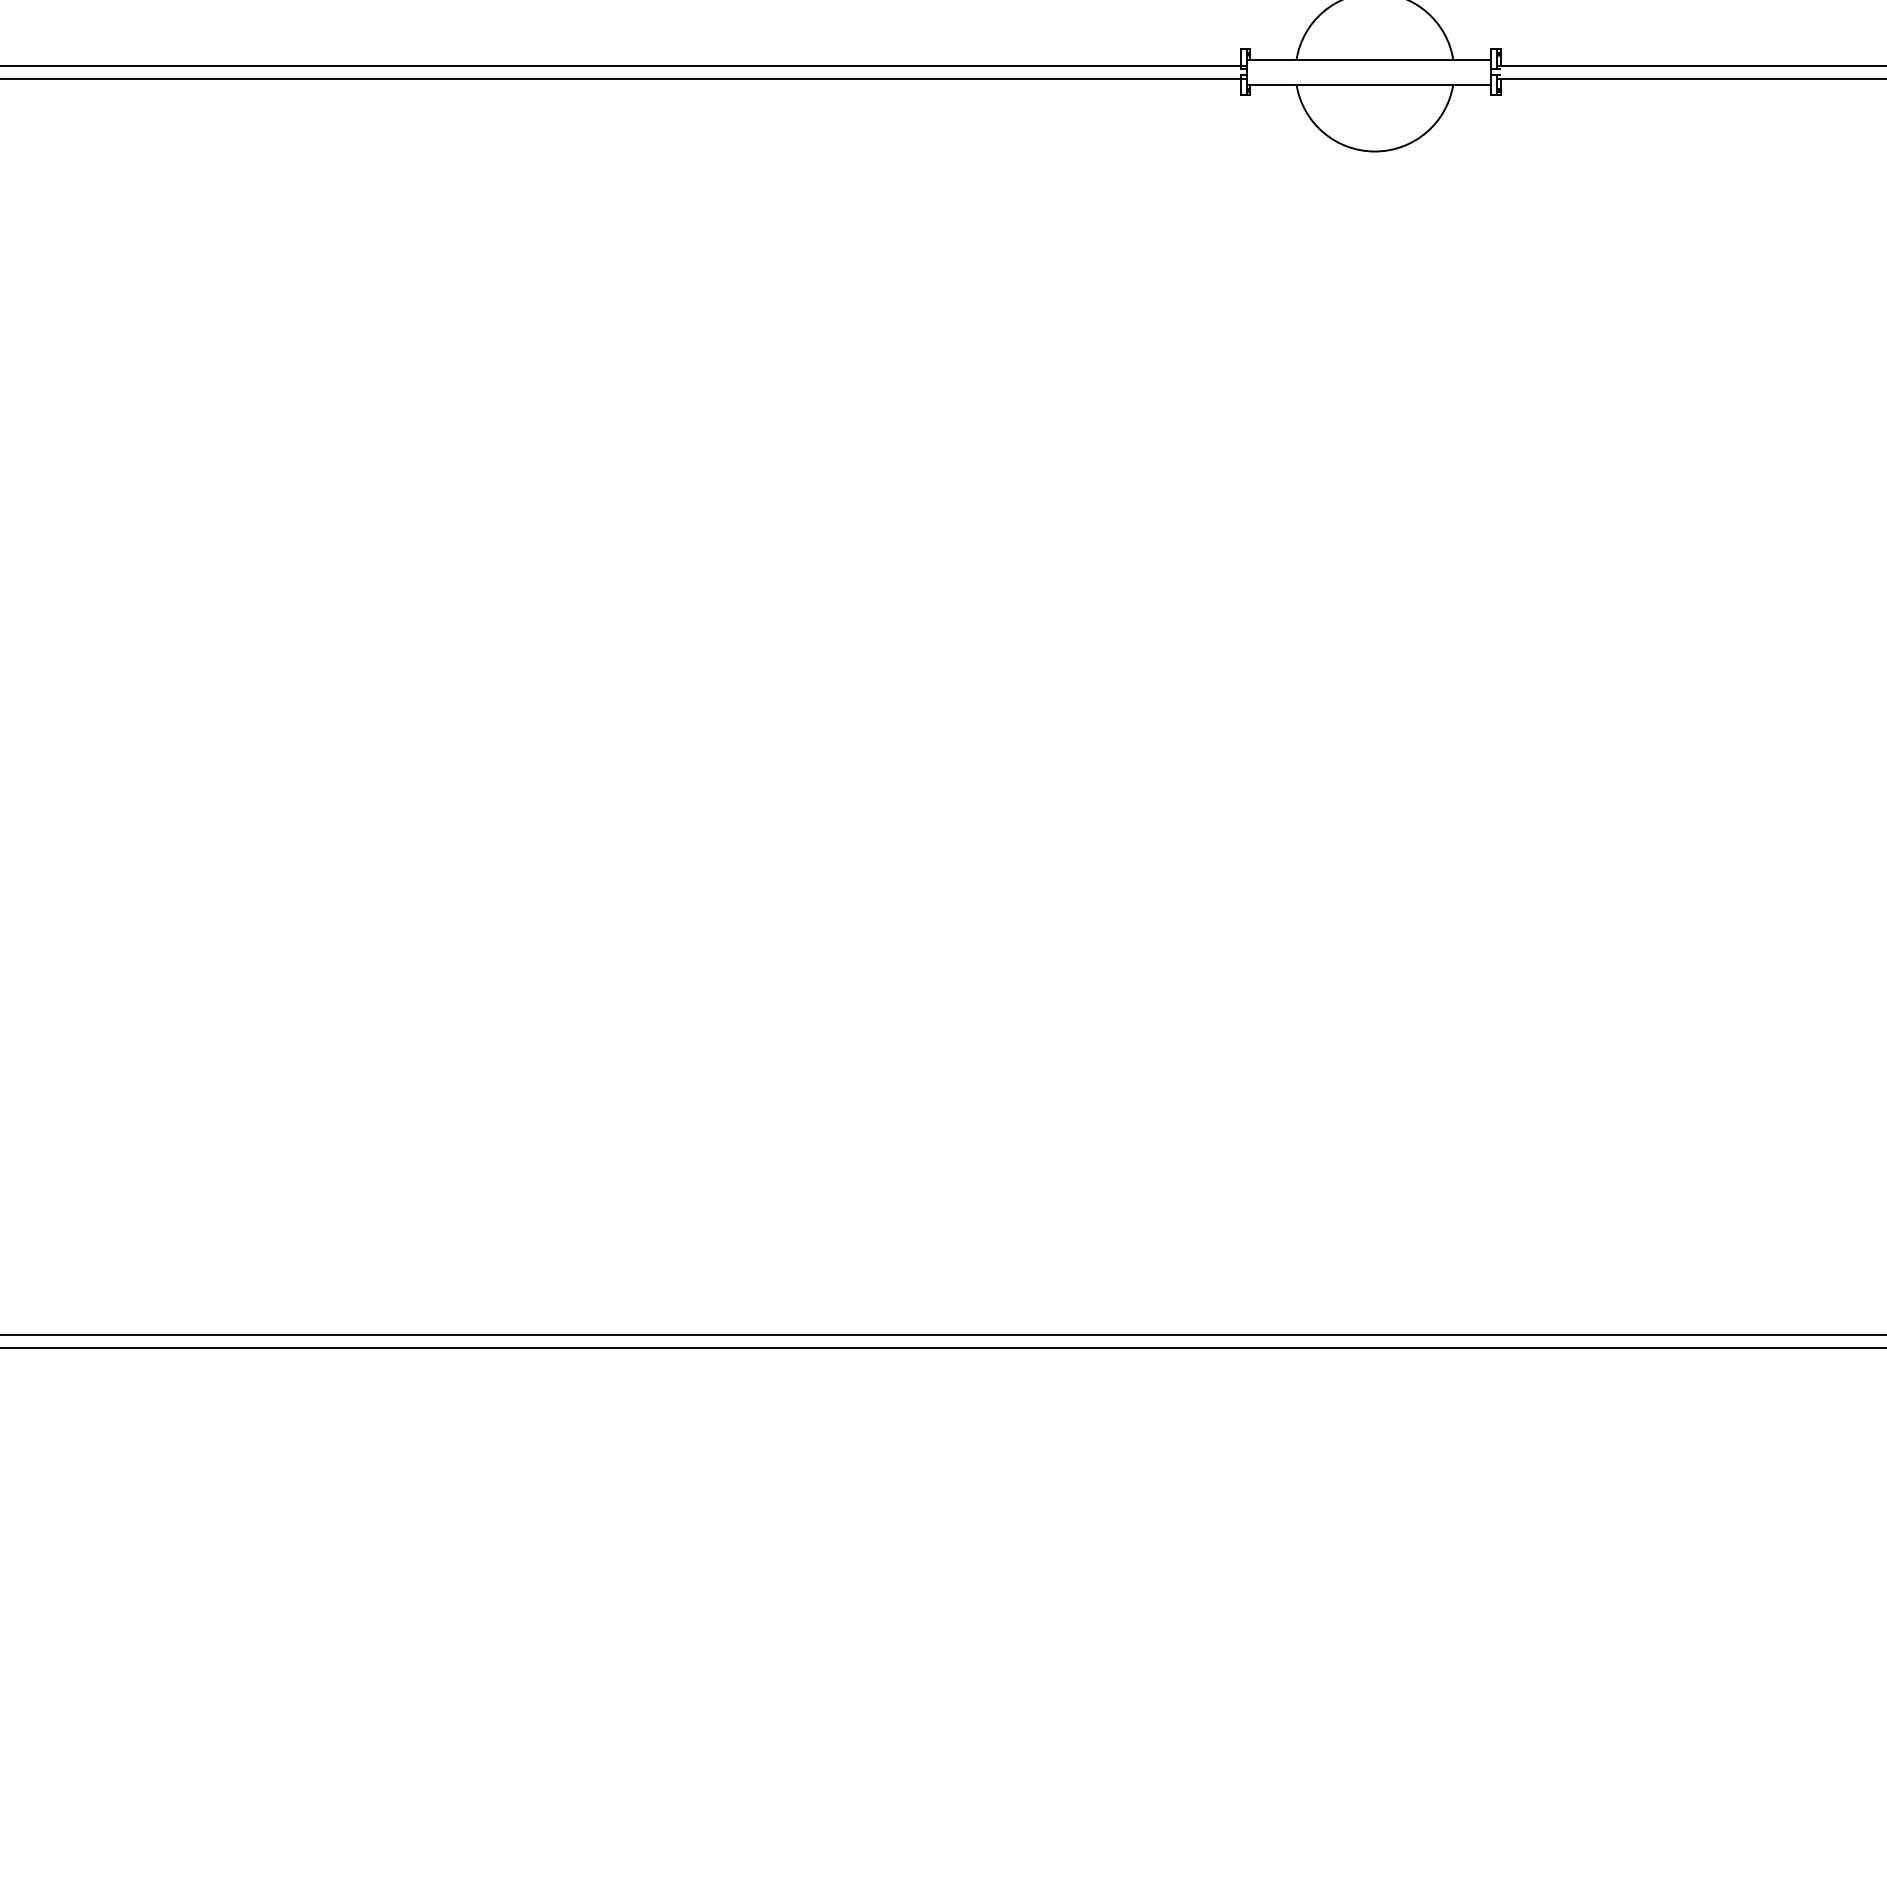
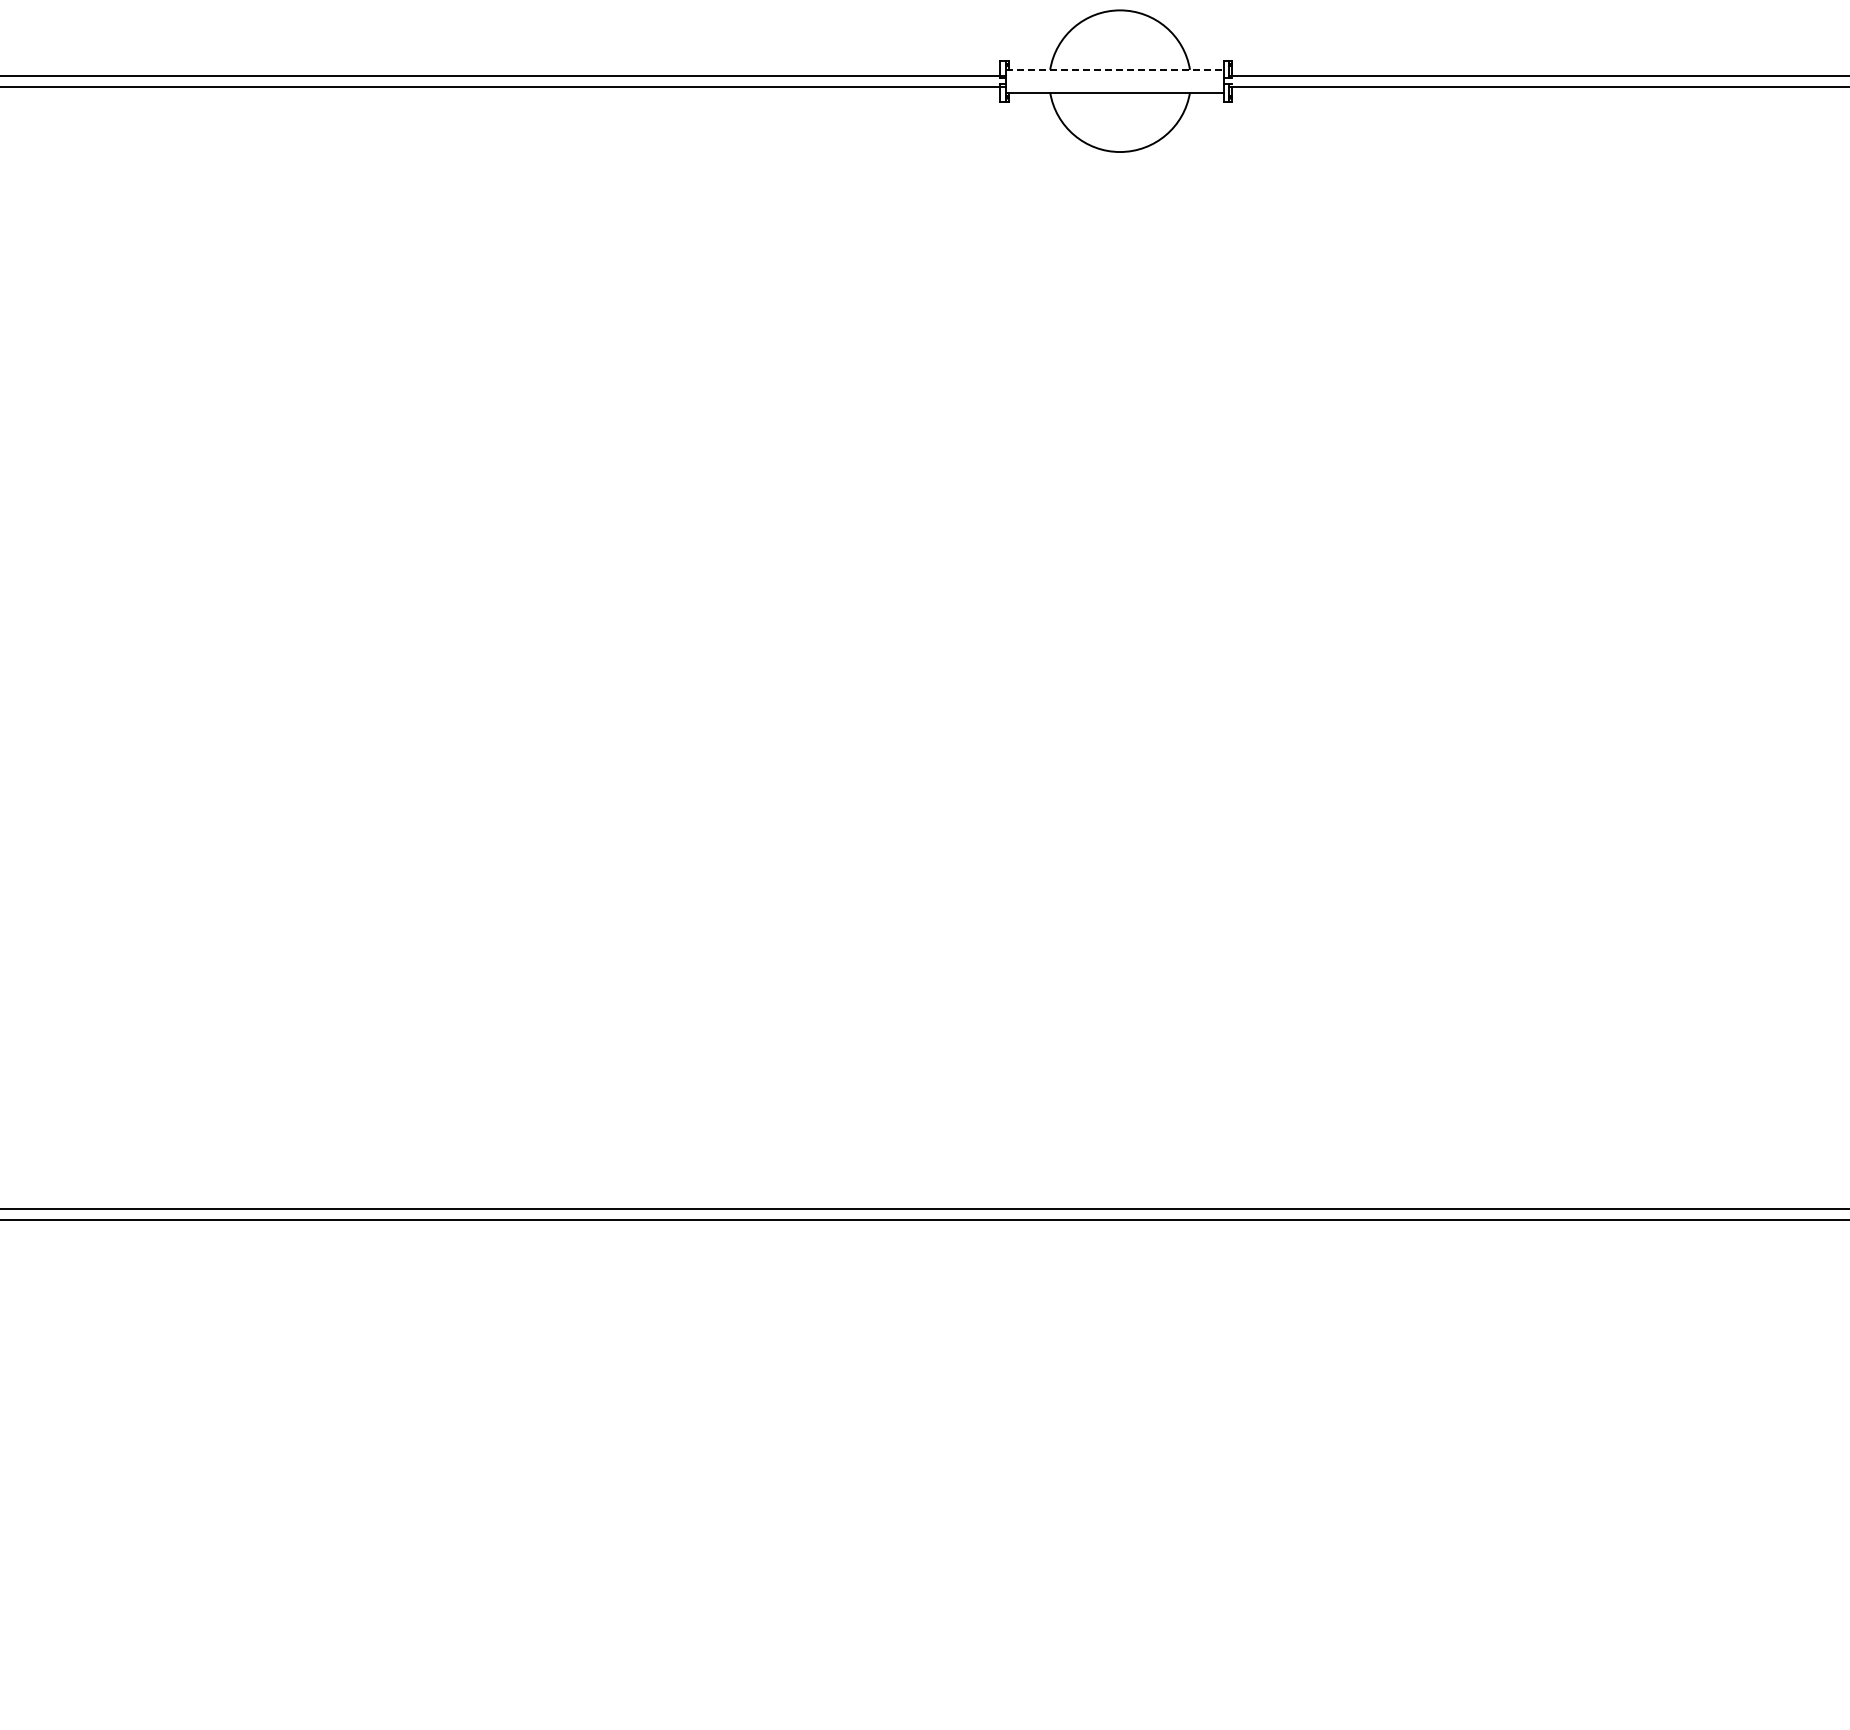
line: (1368, 59) -> (1114, 69), solid -> dashed

